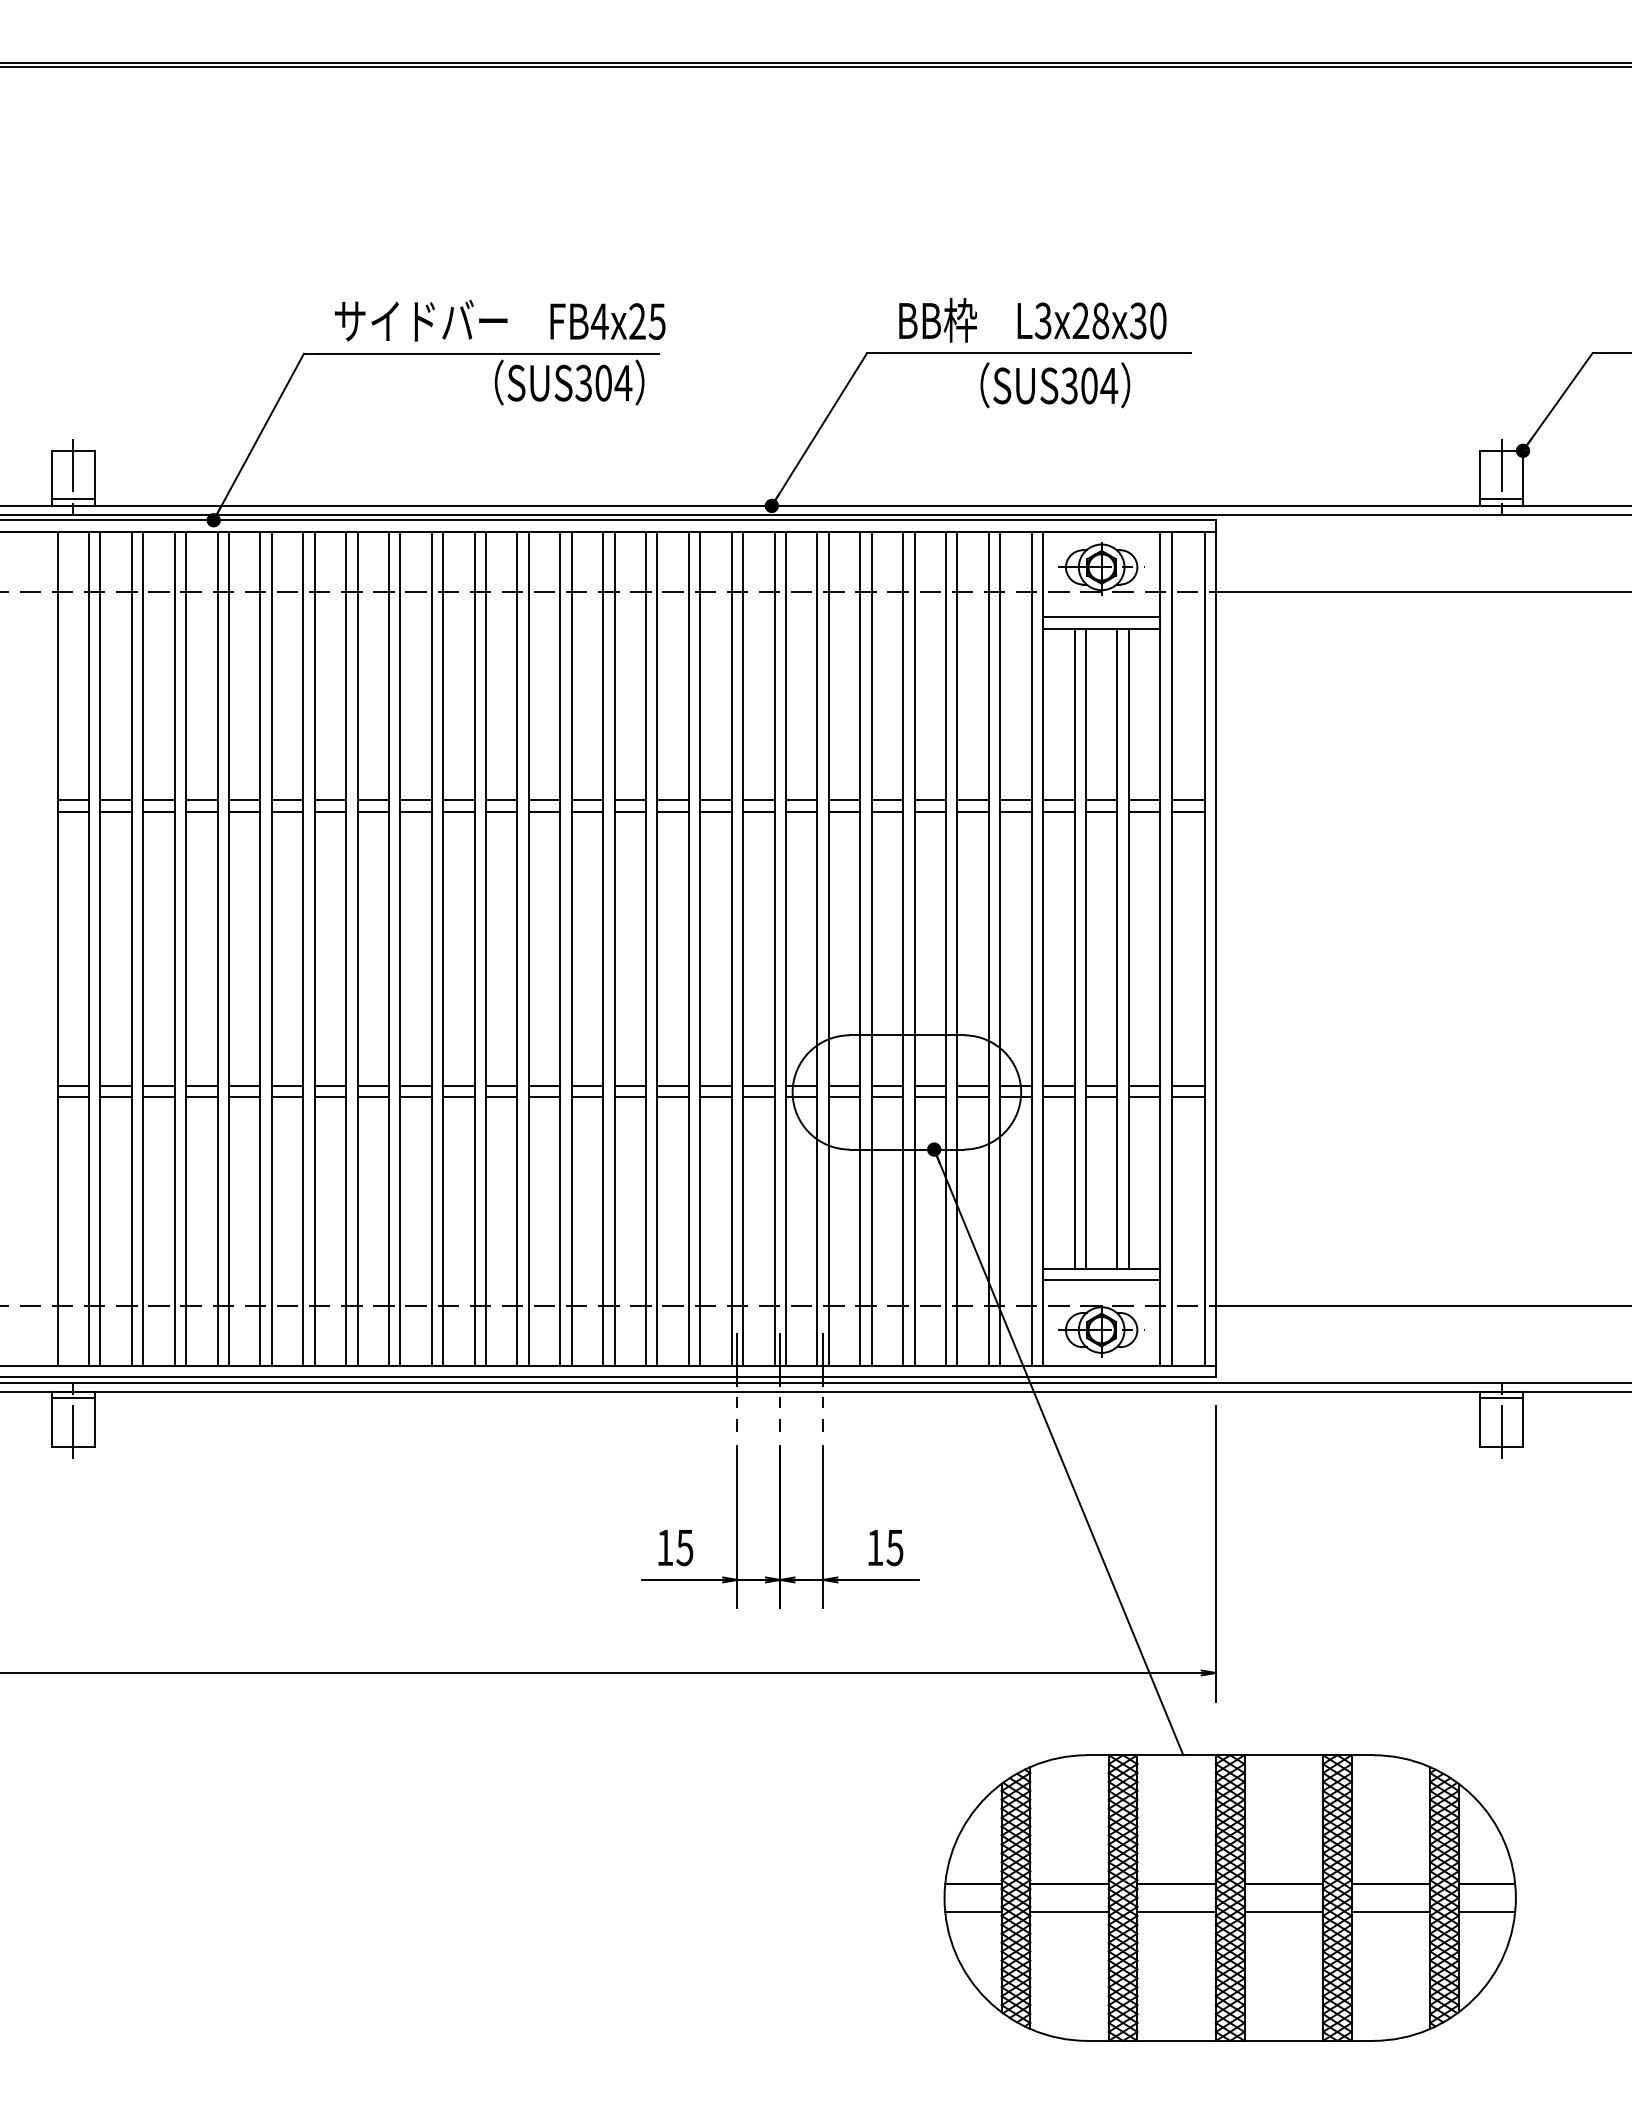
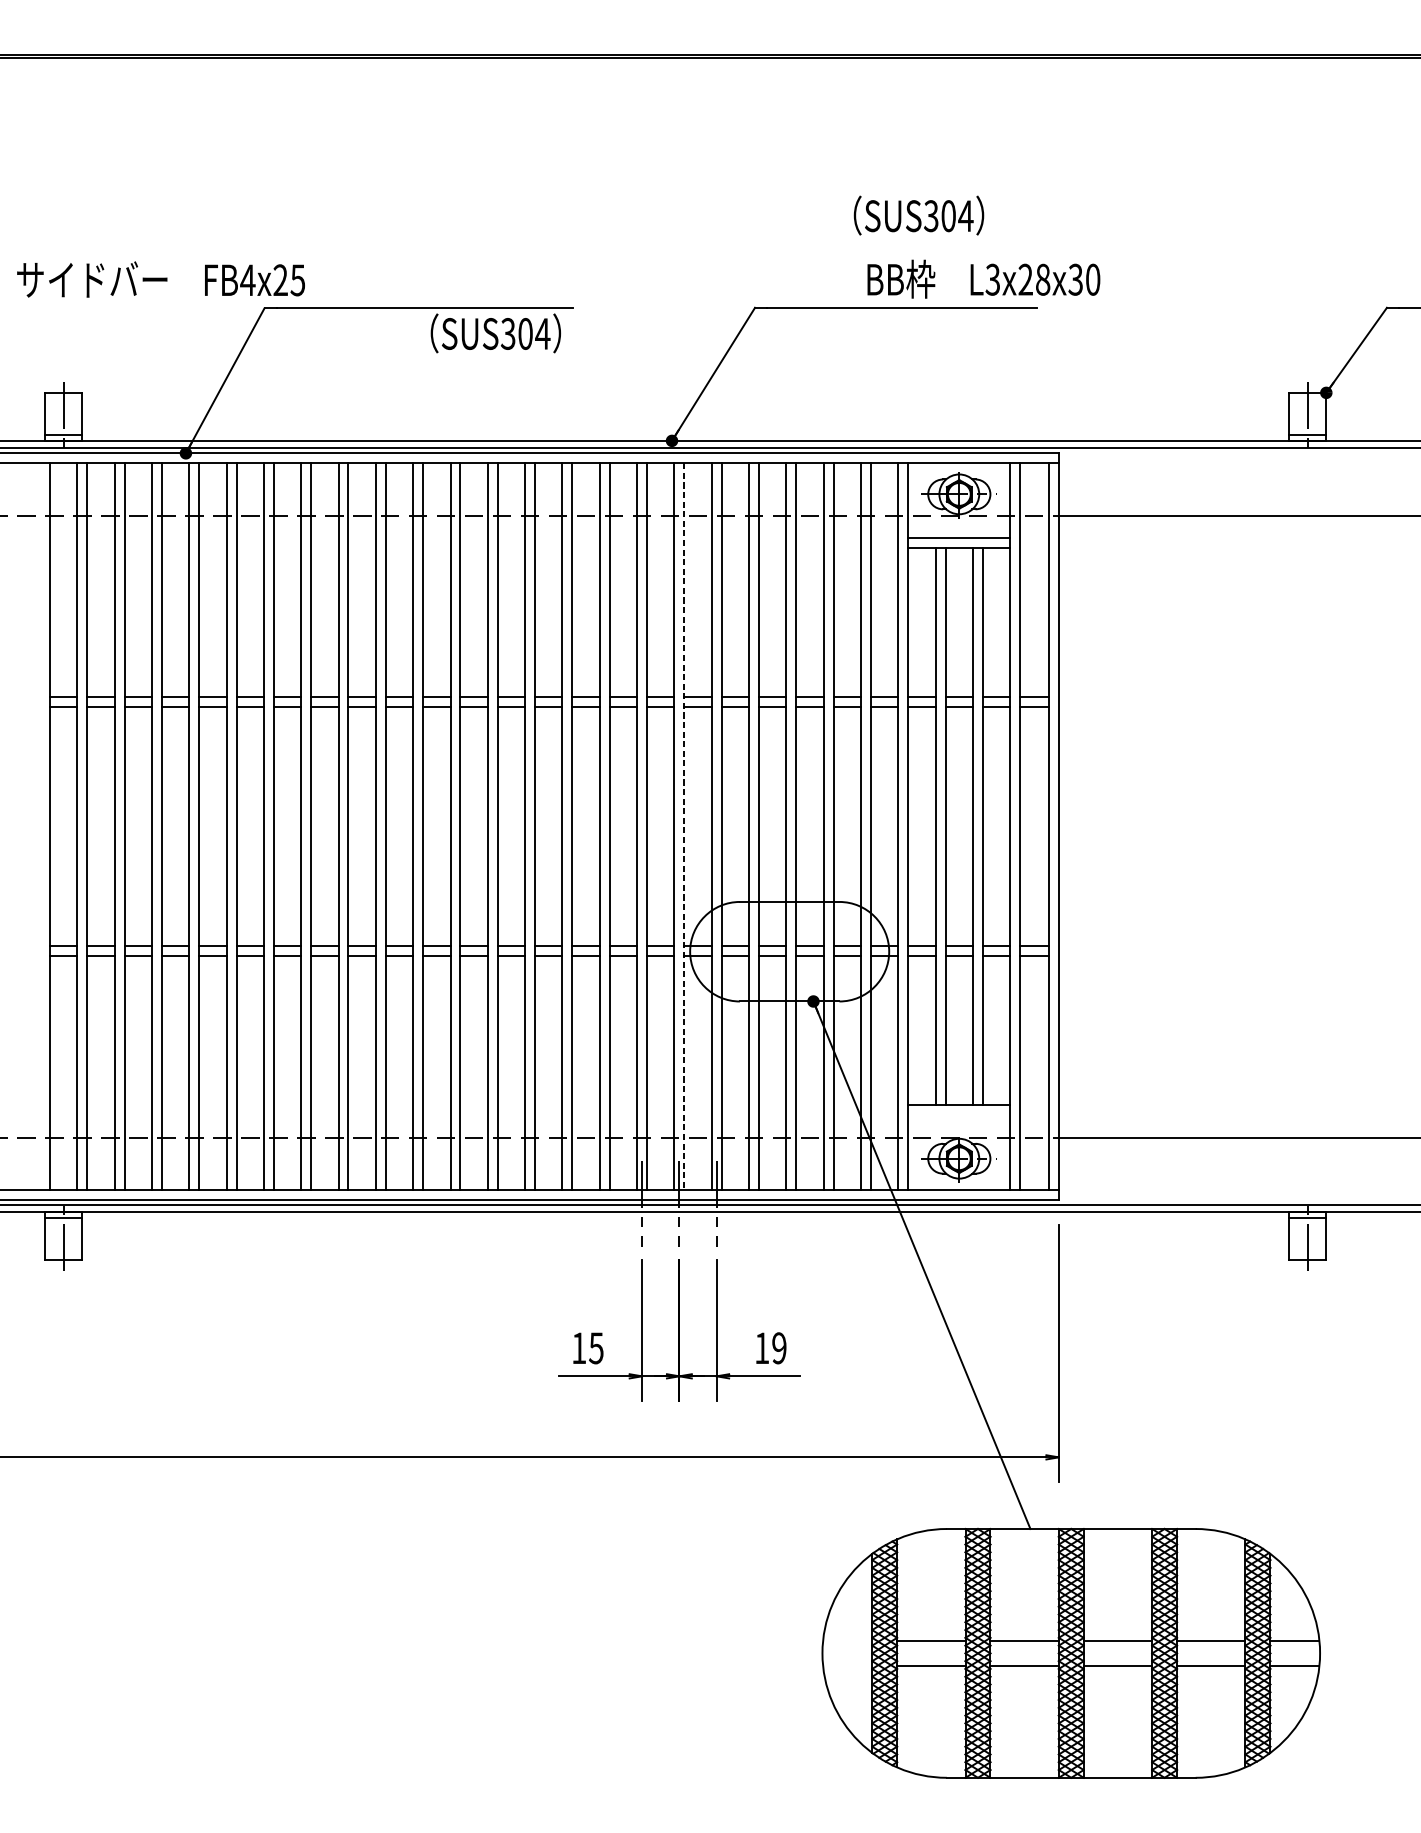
text: (500, 320) -> (161, 279), moved
text: (1032, 320) -> (983, 279), moved
text: (1055, 385) -> (919, 215), moved
line: (786, 949) -> (684, 827), solid -> dashed
line: (1101, 1280) -> (959, 1115), removed
text: (894, 1547) -> (778, 1348), 15 -> 19
line: (973, 1883) -> (847, 1640), removed
line: (973, 1912) -> (847, 1665), removed

